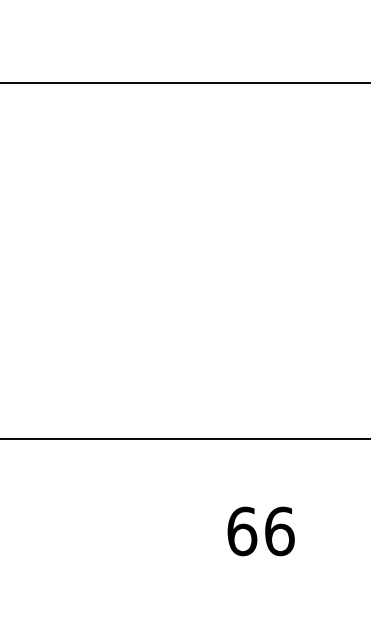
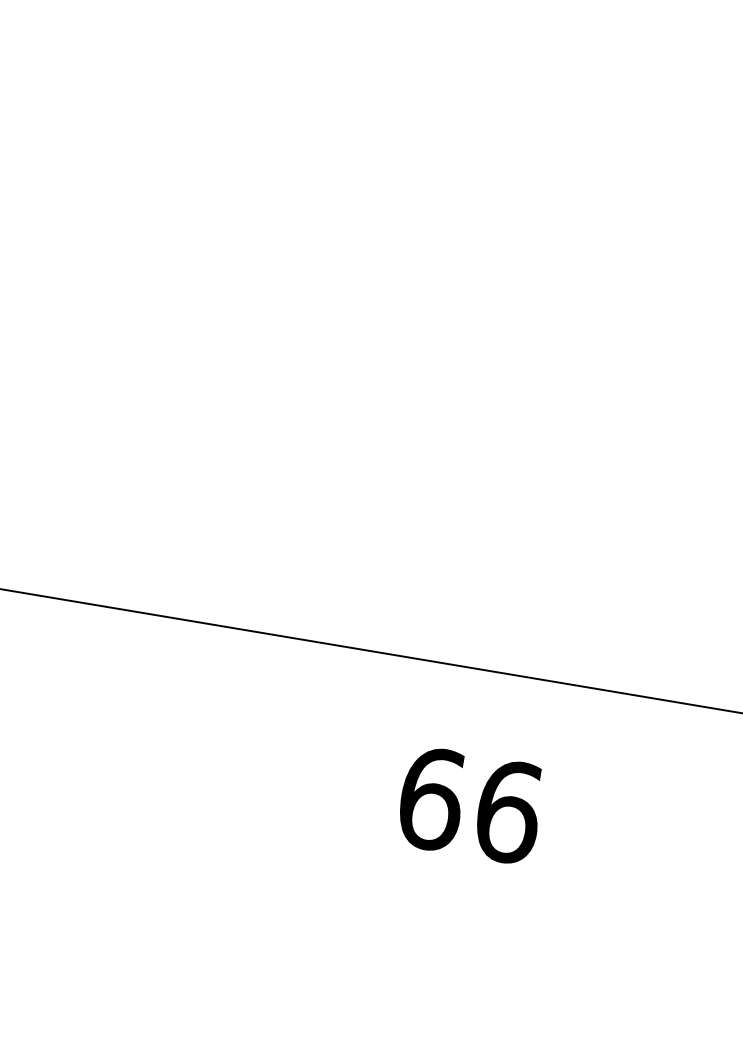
text: (260, 531) -> (469, 805), moved

